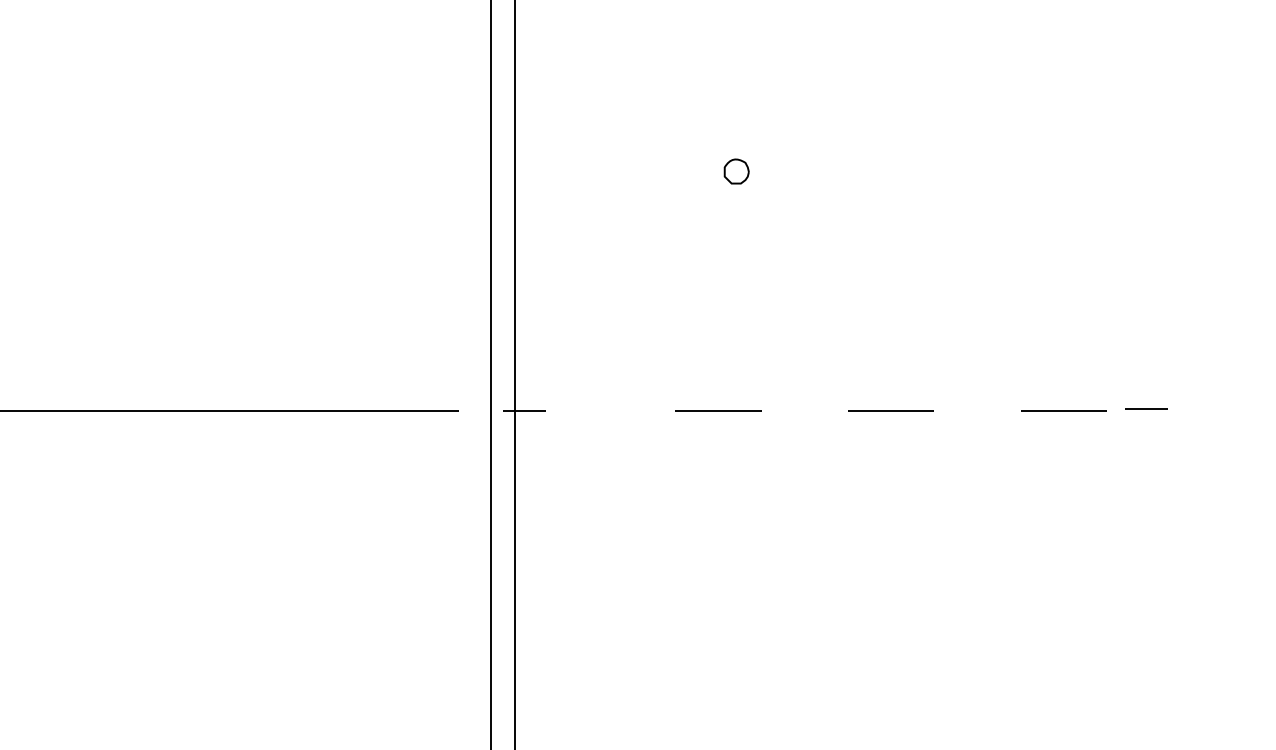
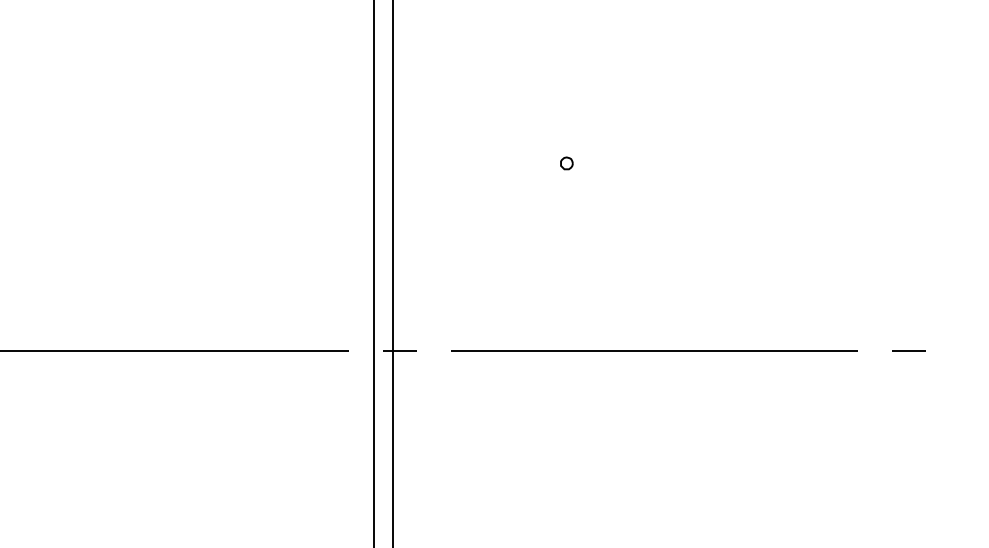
part: (736, 171) -> (566, 163), size x0.62
line: (1146, 408) -> (908, 351), moved
line: (847, 410) -> (654, 351), dashed -> solid

